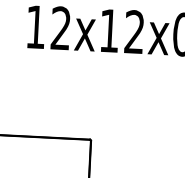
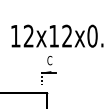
part: (95, 96) -> (48, 70), added

